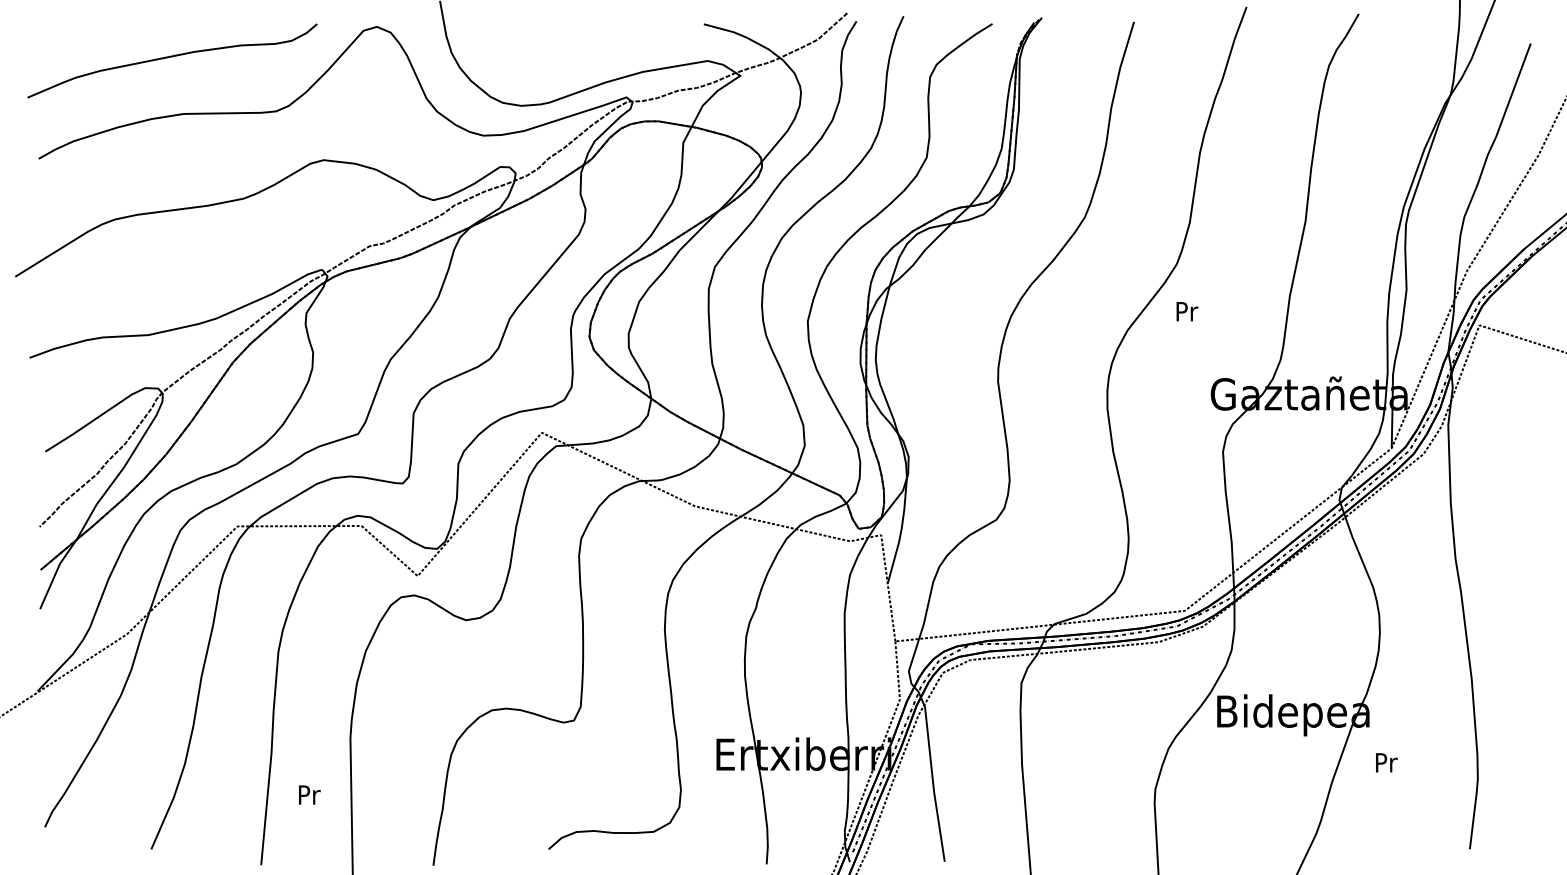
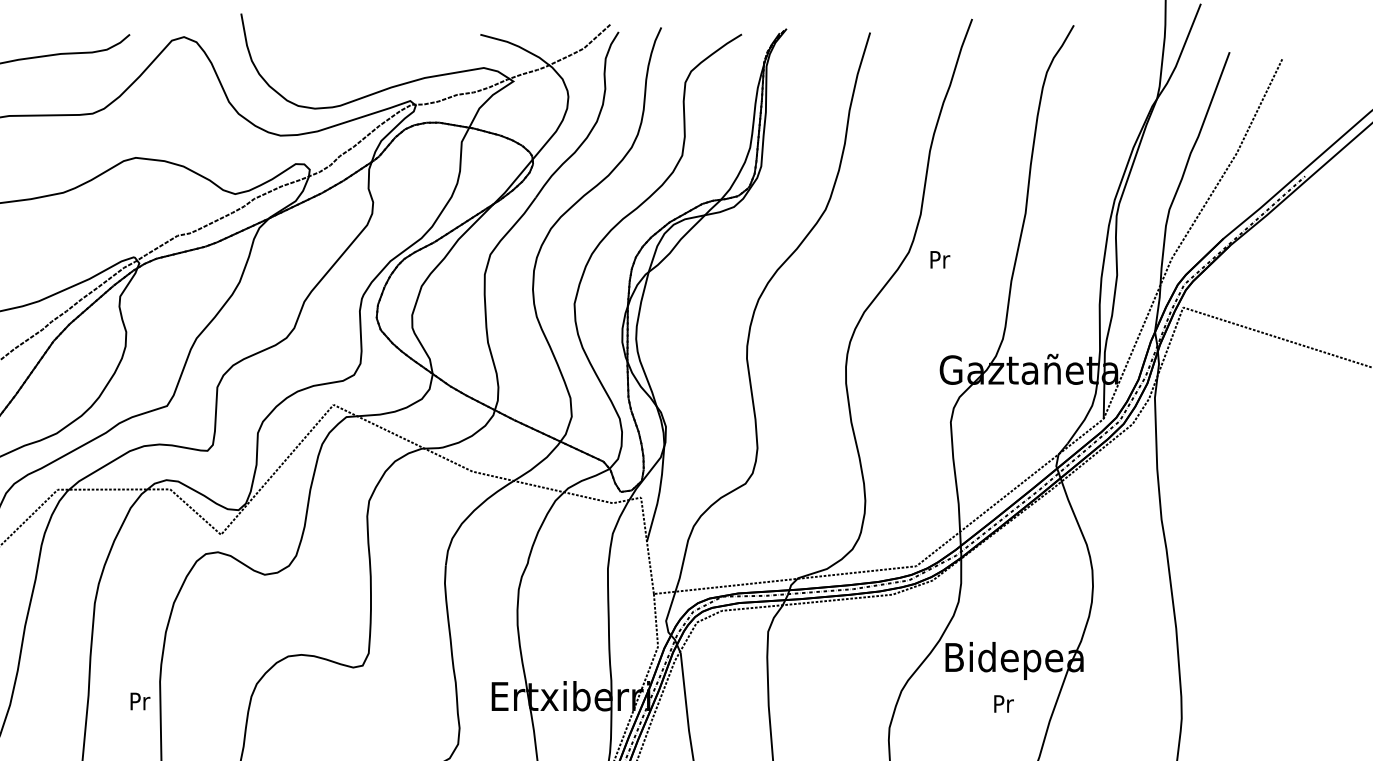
text: (1187, 311) -> (940, 259), moved
text: (1386, 762) -> (1003, 703), moved
text: (309, 794) -> (140, 700), moved

